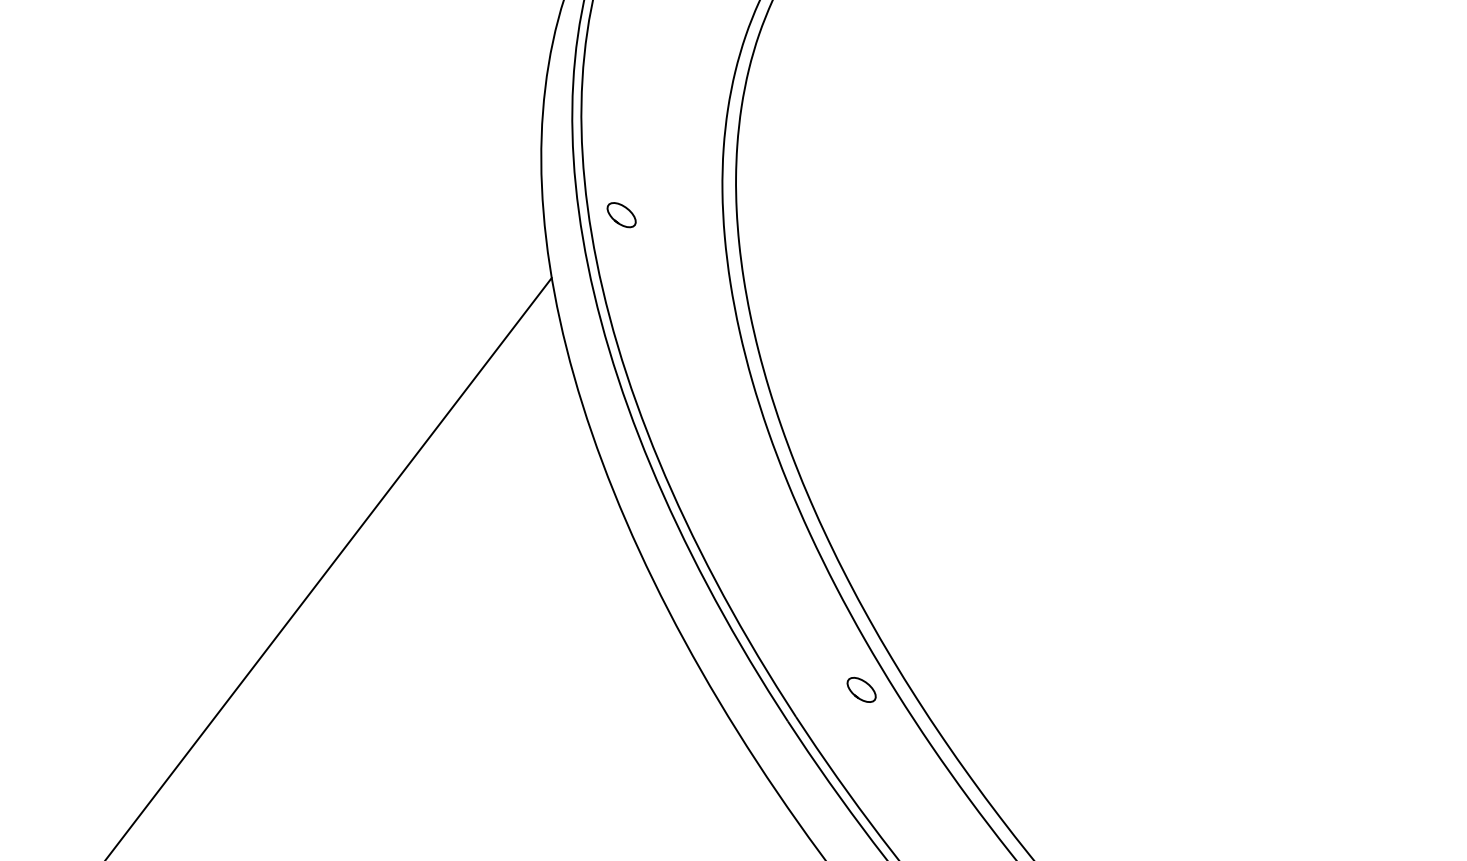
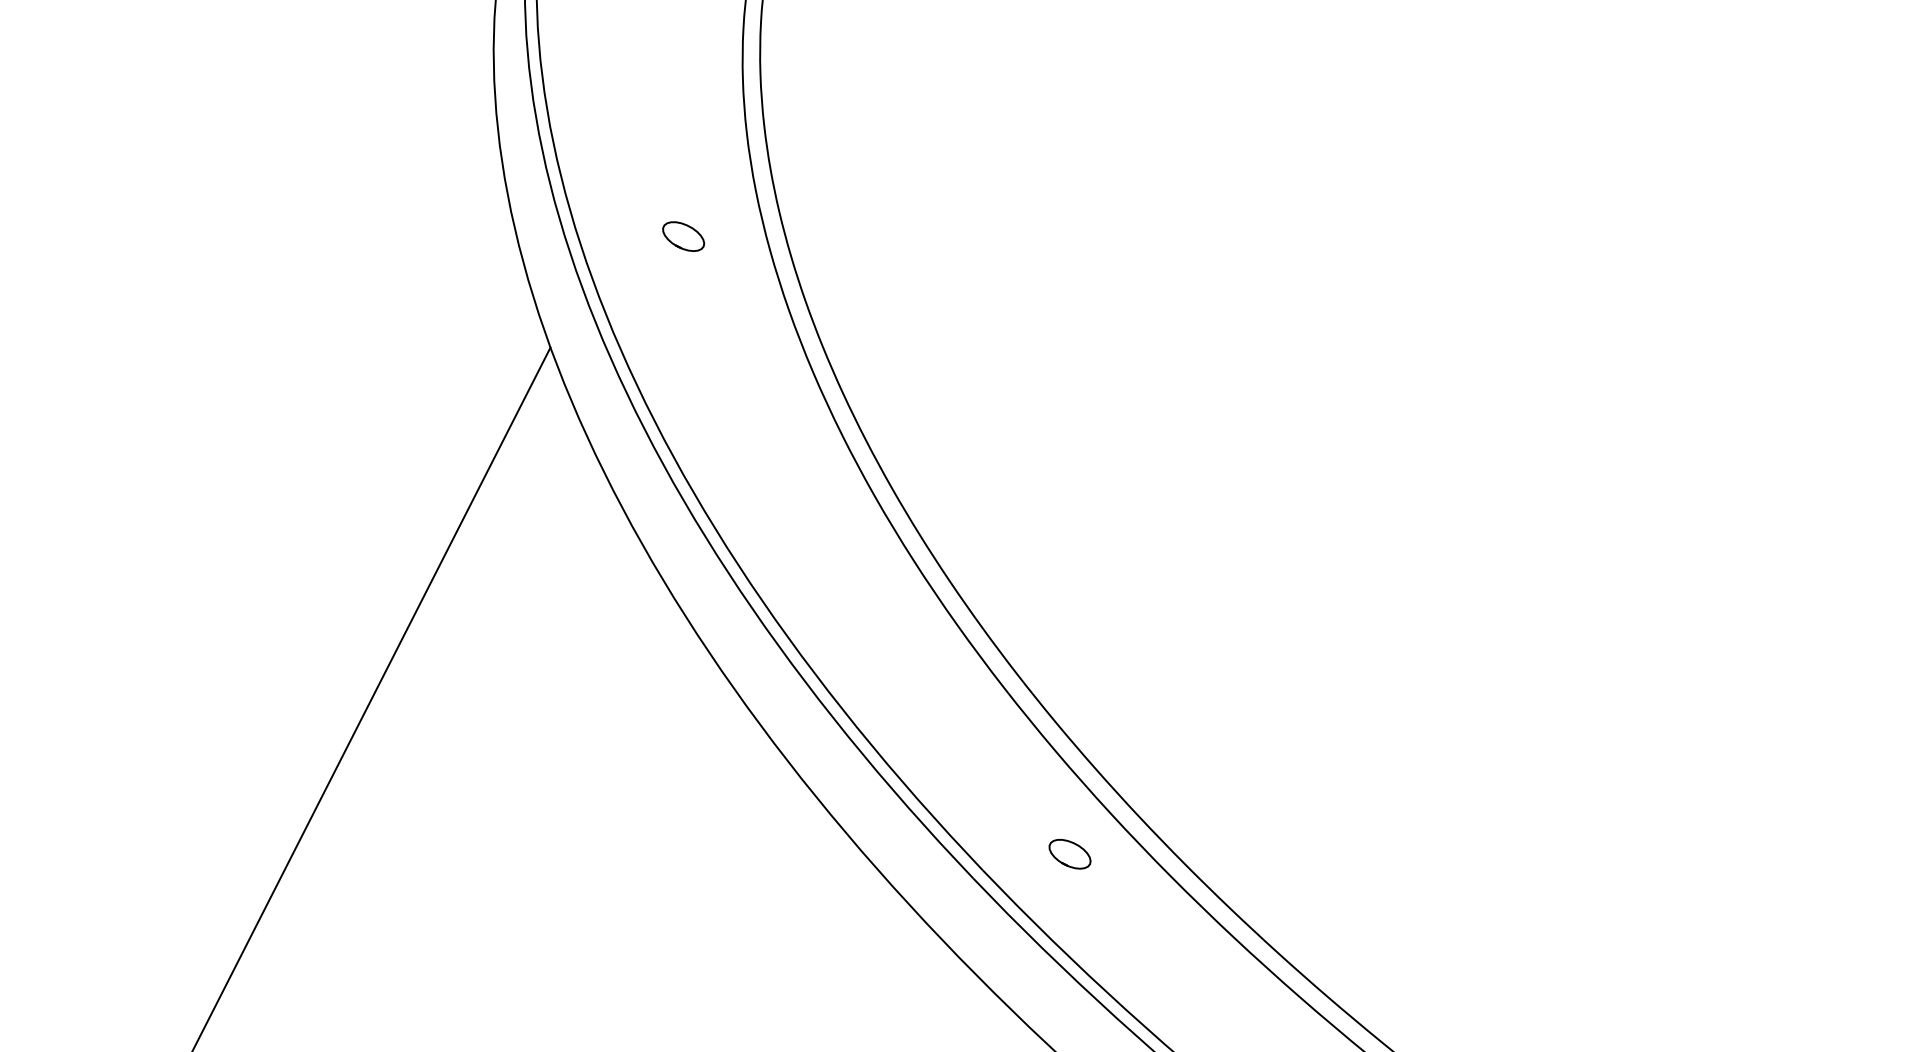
part: (621, 215) -> (683, 237), moved
part: (861, 689) -> (1069, 853), moved

